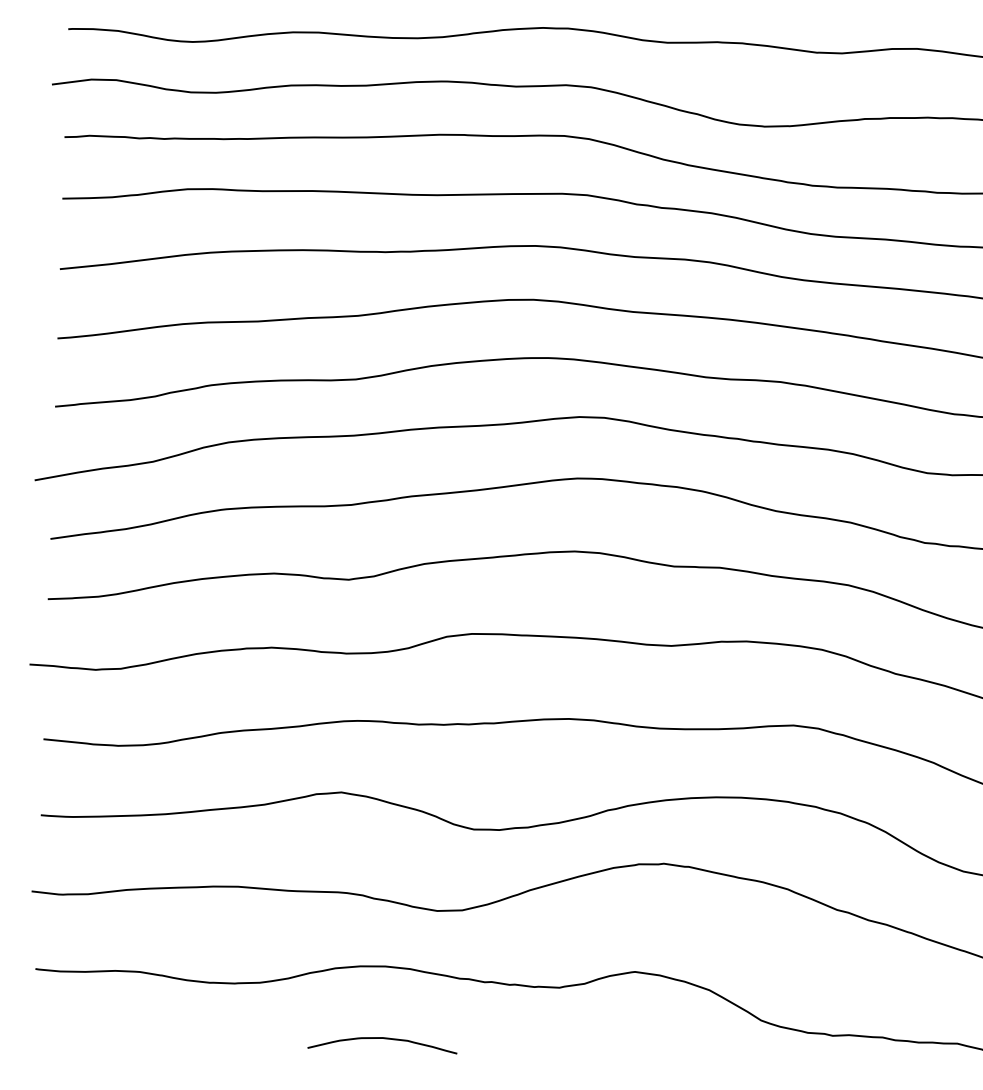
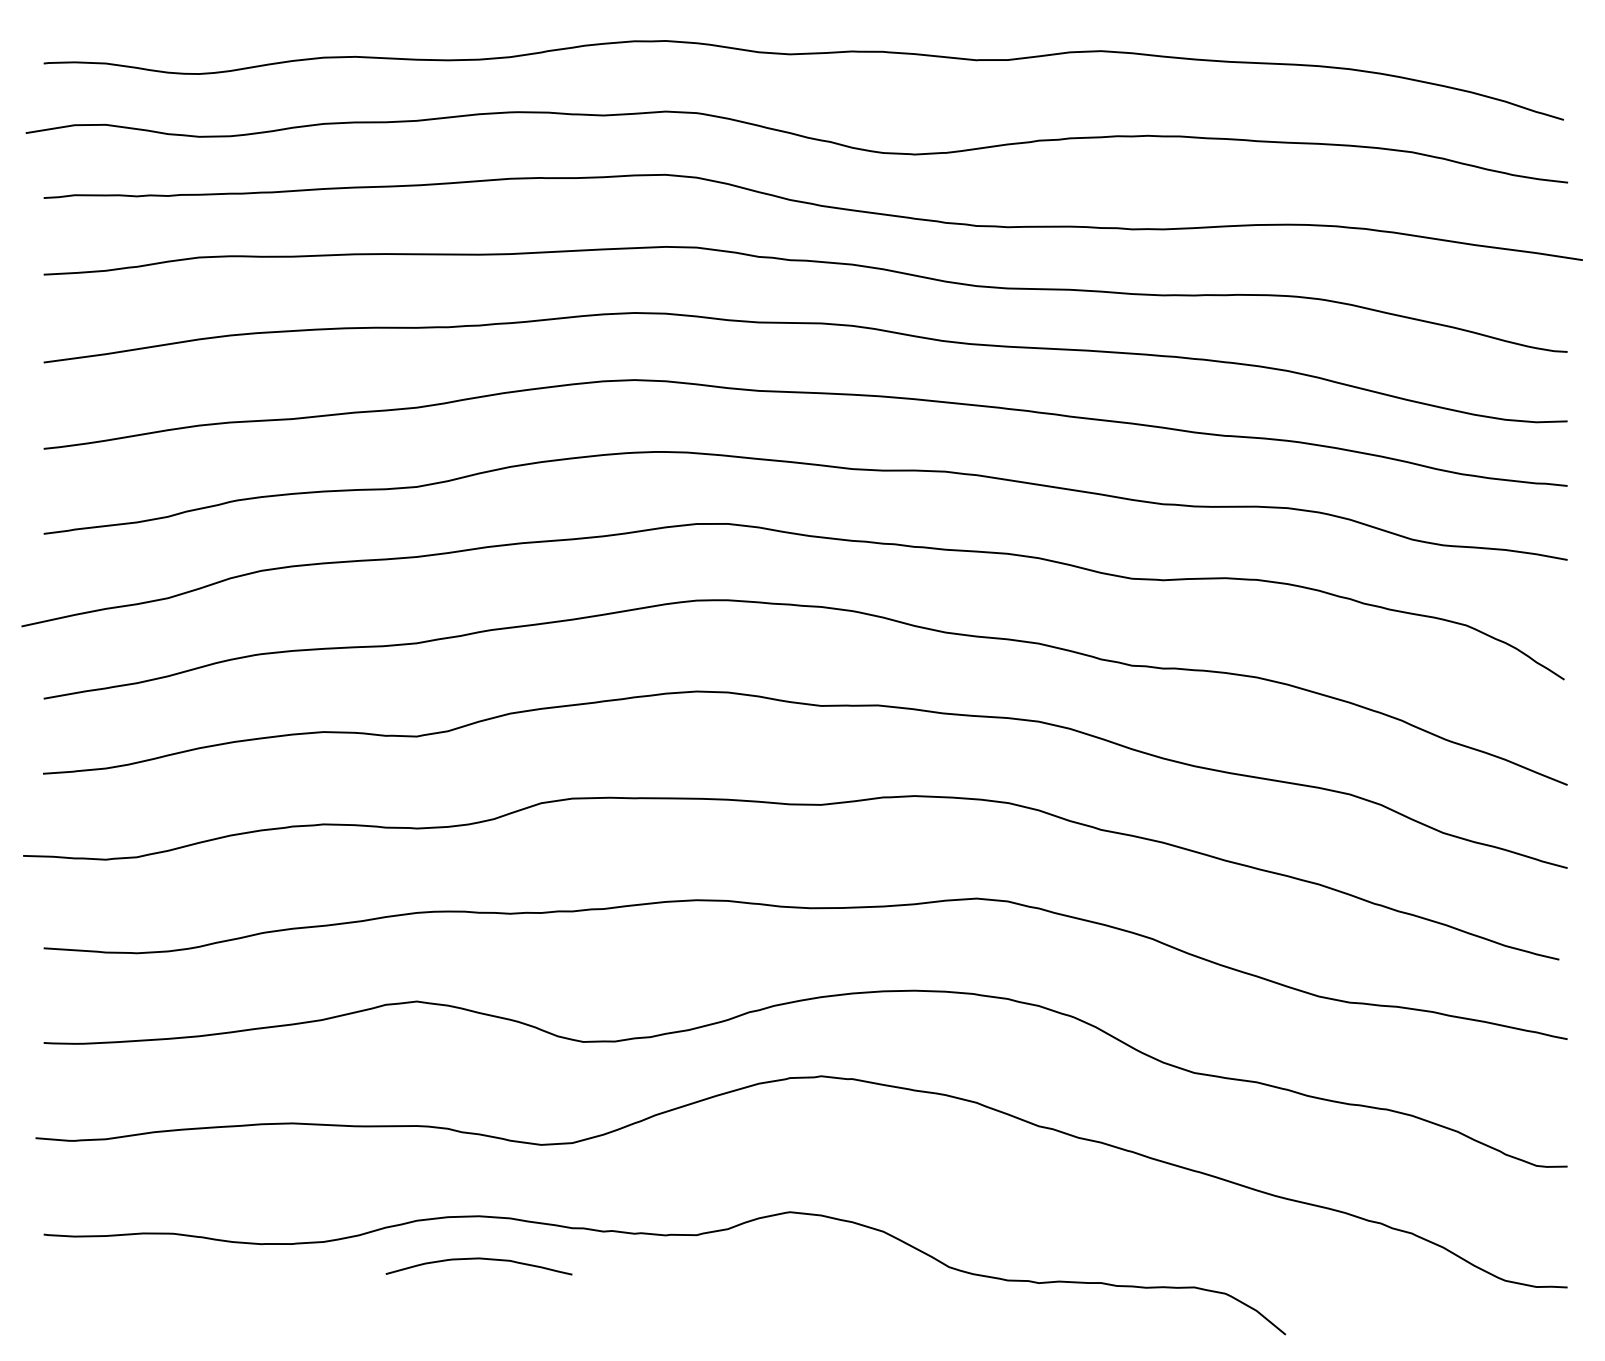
curve: (382, 1038) -> (478, 1259), moved

